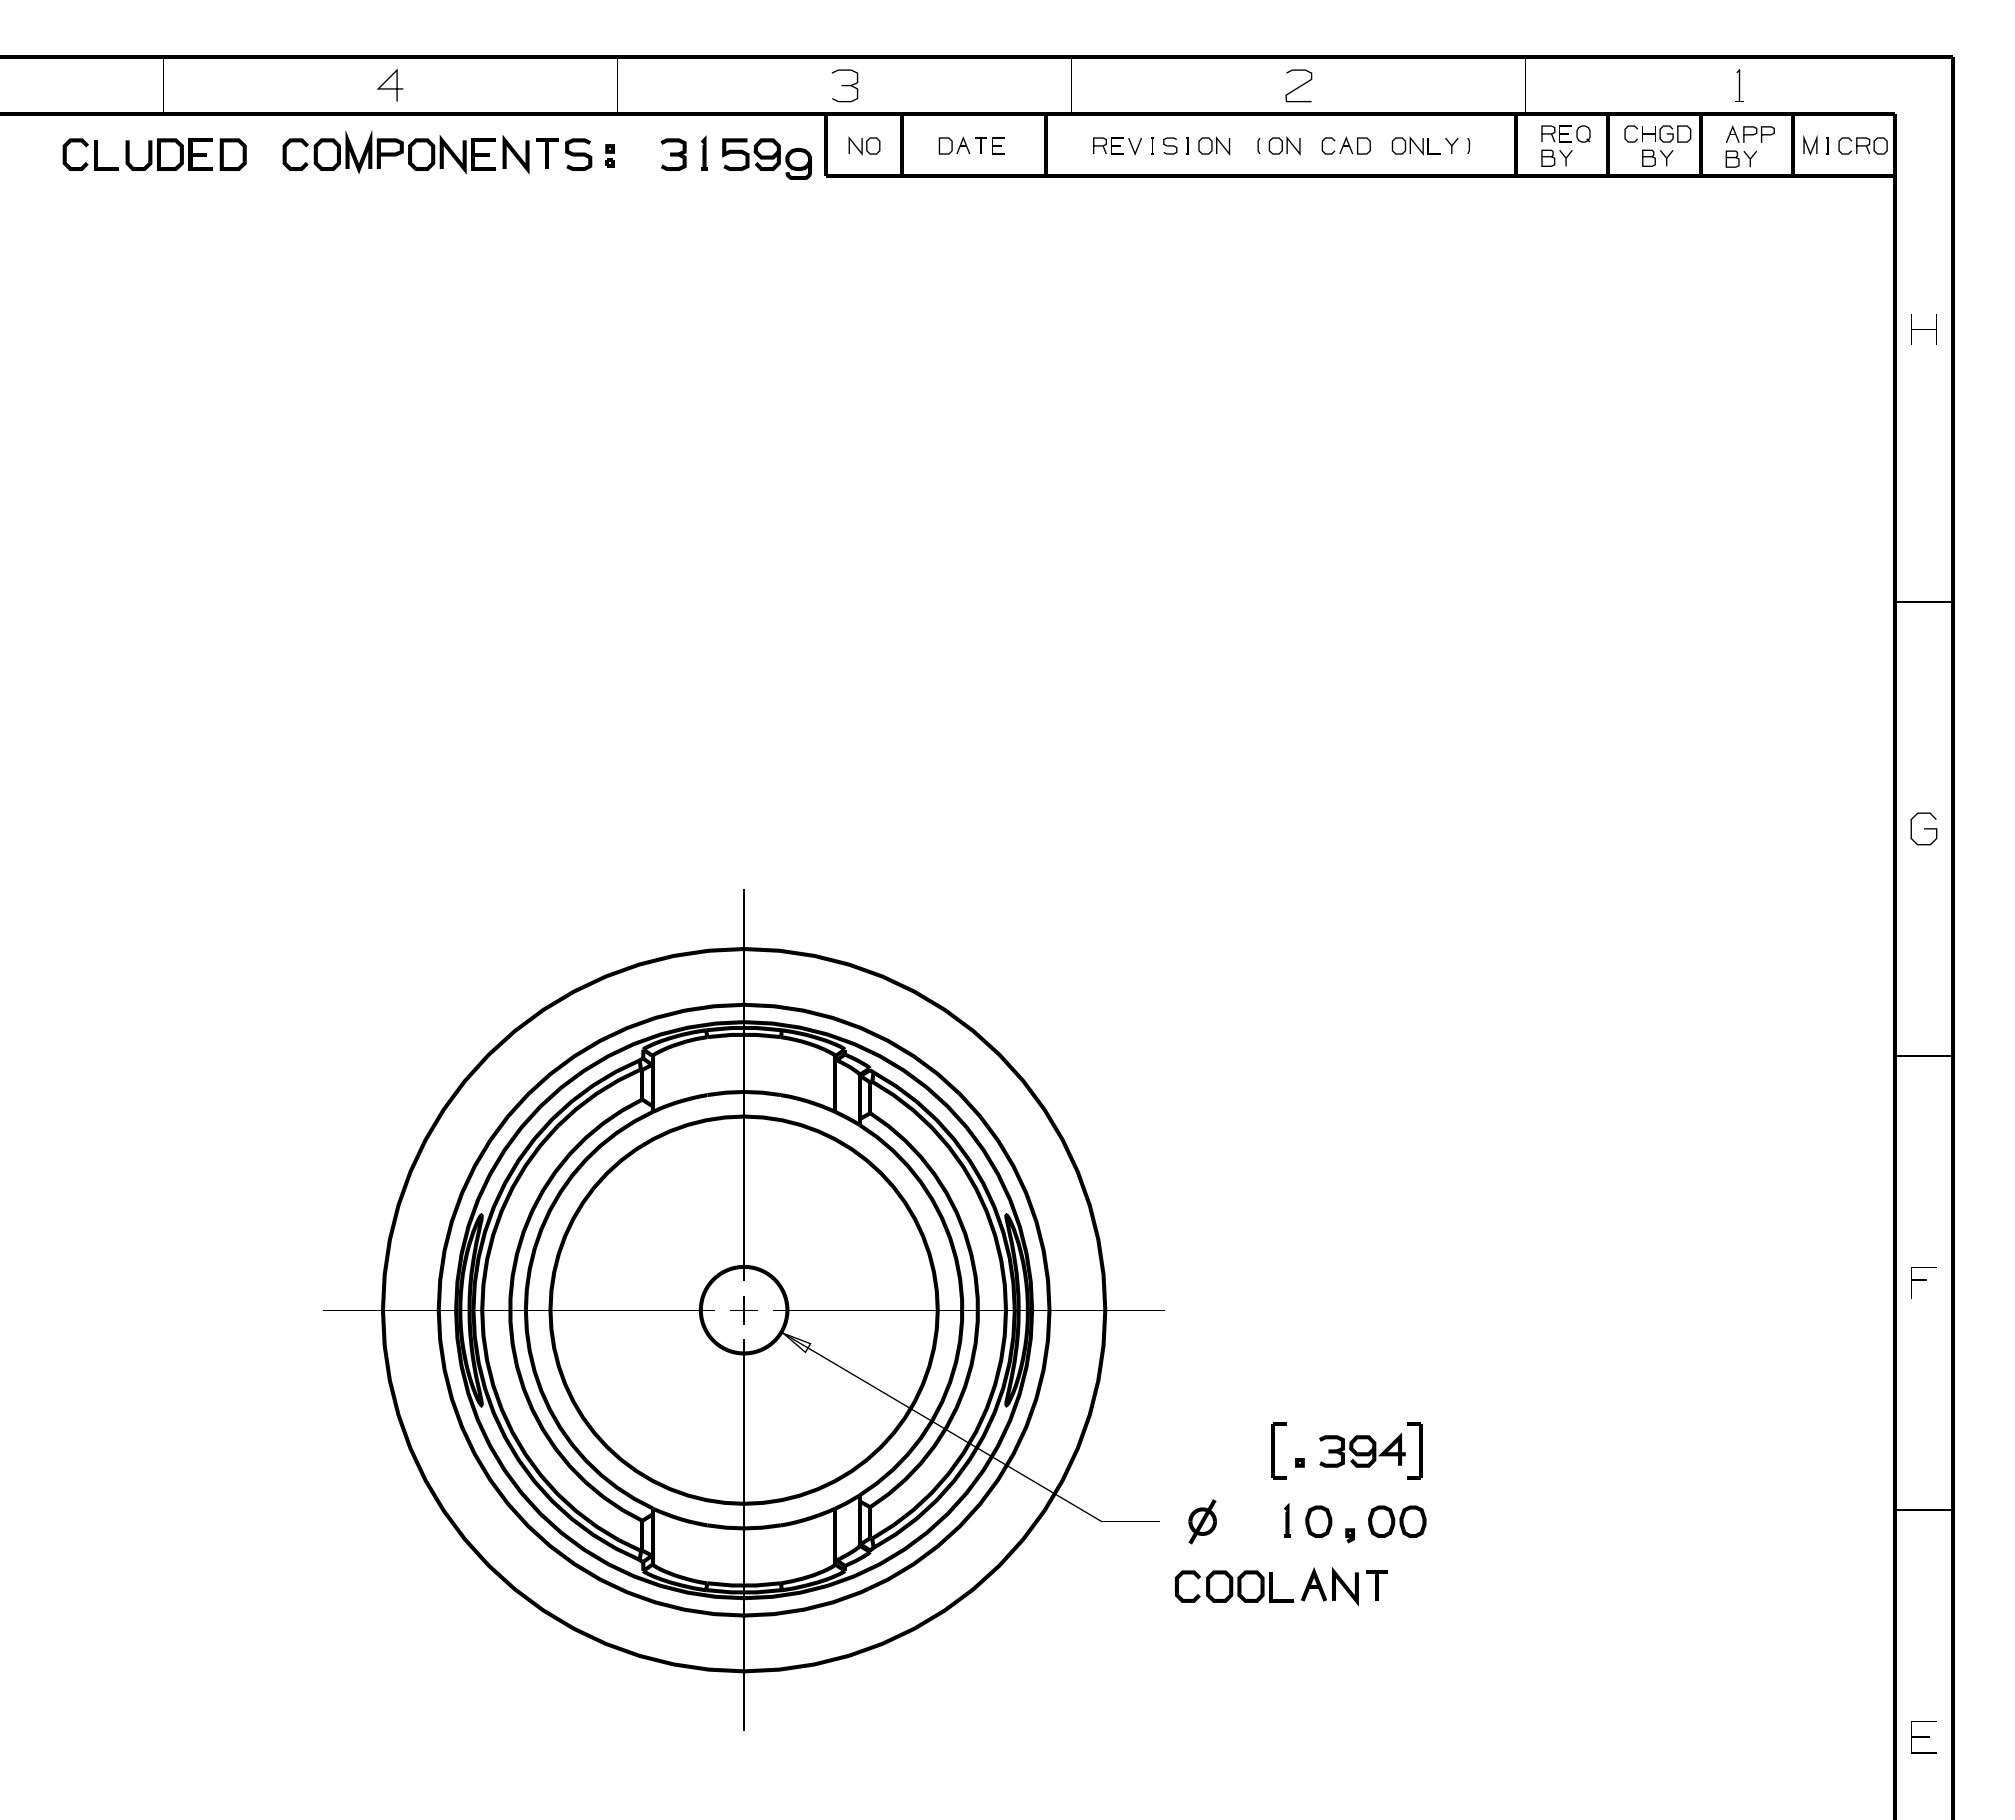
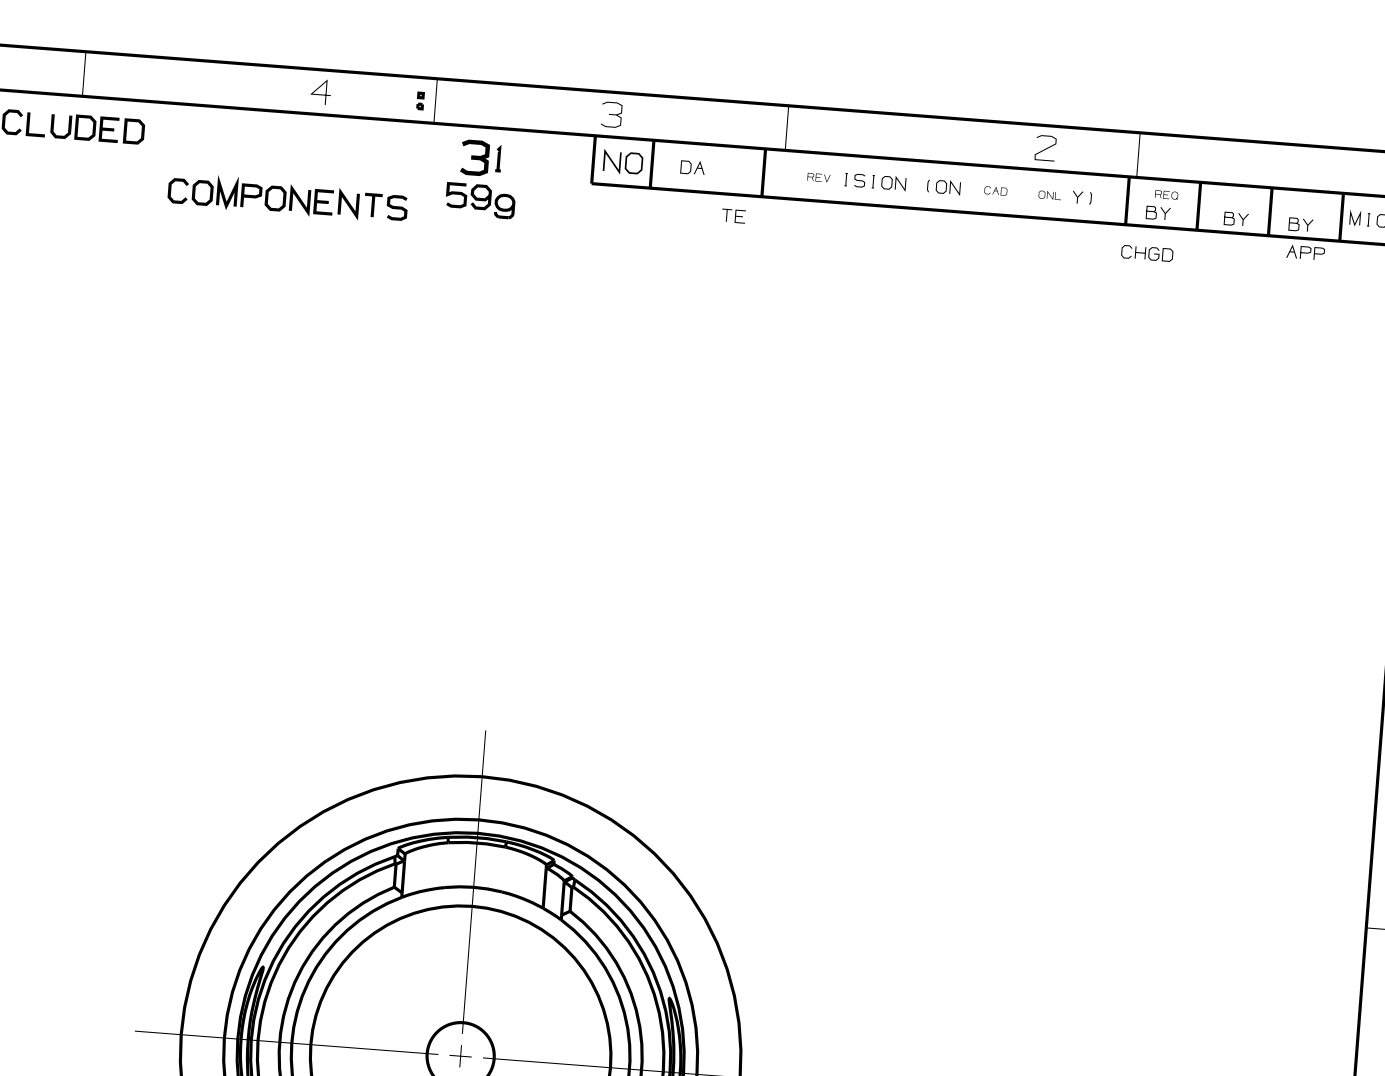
part: (1739, 85) -> (1303, 167), removed
curve: (1298, 86) -> (1045, 148), moved
line: (390, 88) -> (320, 94), moved
part: (1565, 133) -> (1166, 194), size x0.6
part: (1657, 133) -> (1147, 253), moved
part: (1750, 133) -> (1305, 252), moved
part: (864, 145) -> (623, 162), size x1.6
part: (989, 145) -> (733, 215), moved
part: (1345, 145) -> (995, 190), size x0.6
part: (1415, 145) -> (1049, 194), size x0.6
part: (1117, 146) -> (818, 177), size x0.6
part: (437, 152) -> (288, 197), moved
part: (673, 154) -> (474, 157), size x1.4
part: (609, 155) -> (420, 100), moved
part: (766, 158) -> (480, 200), moved

